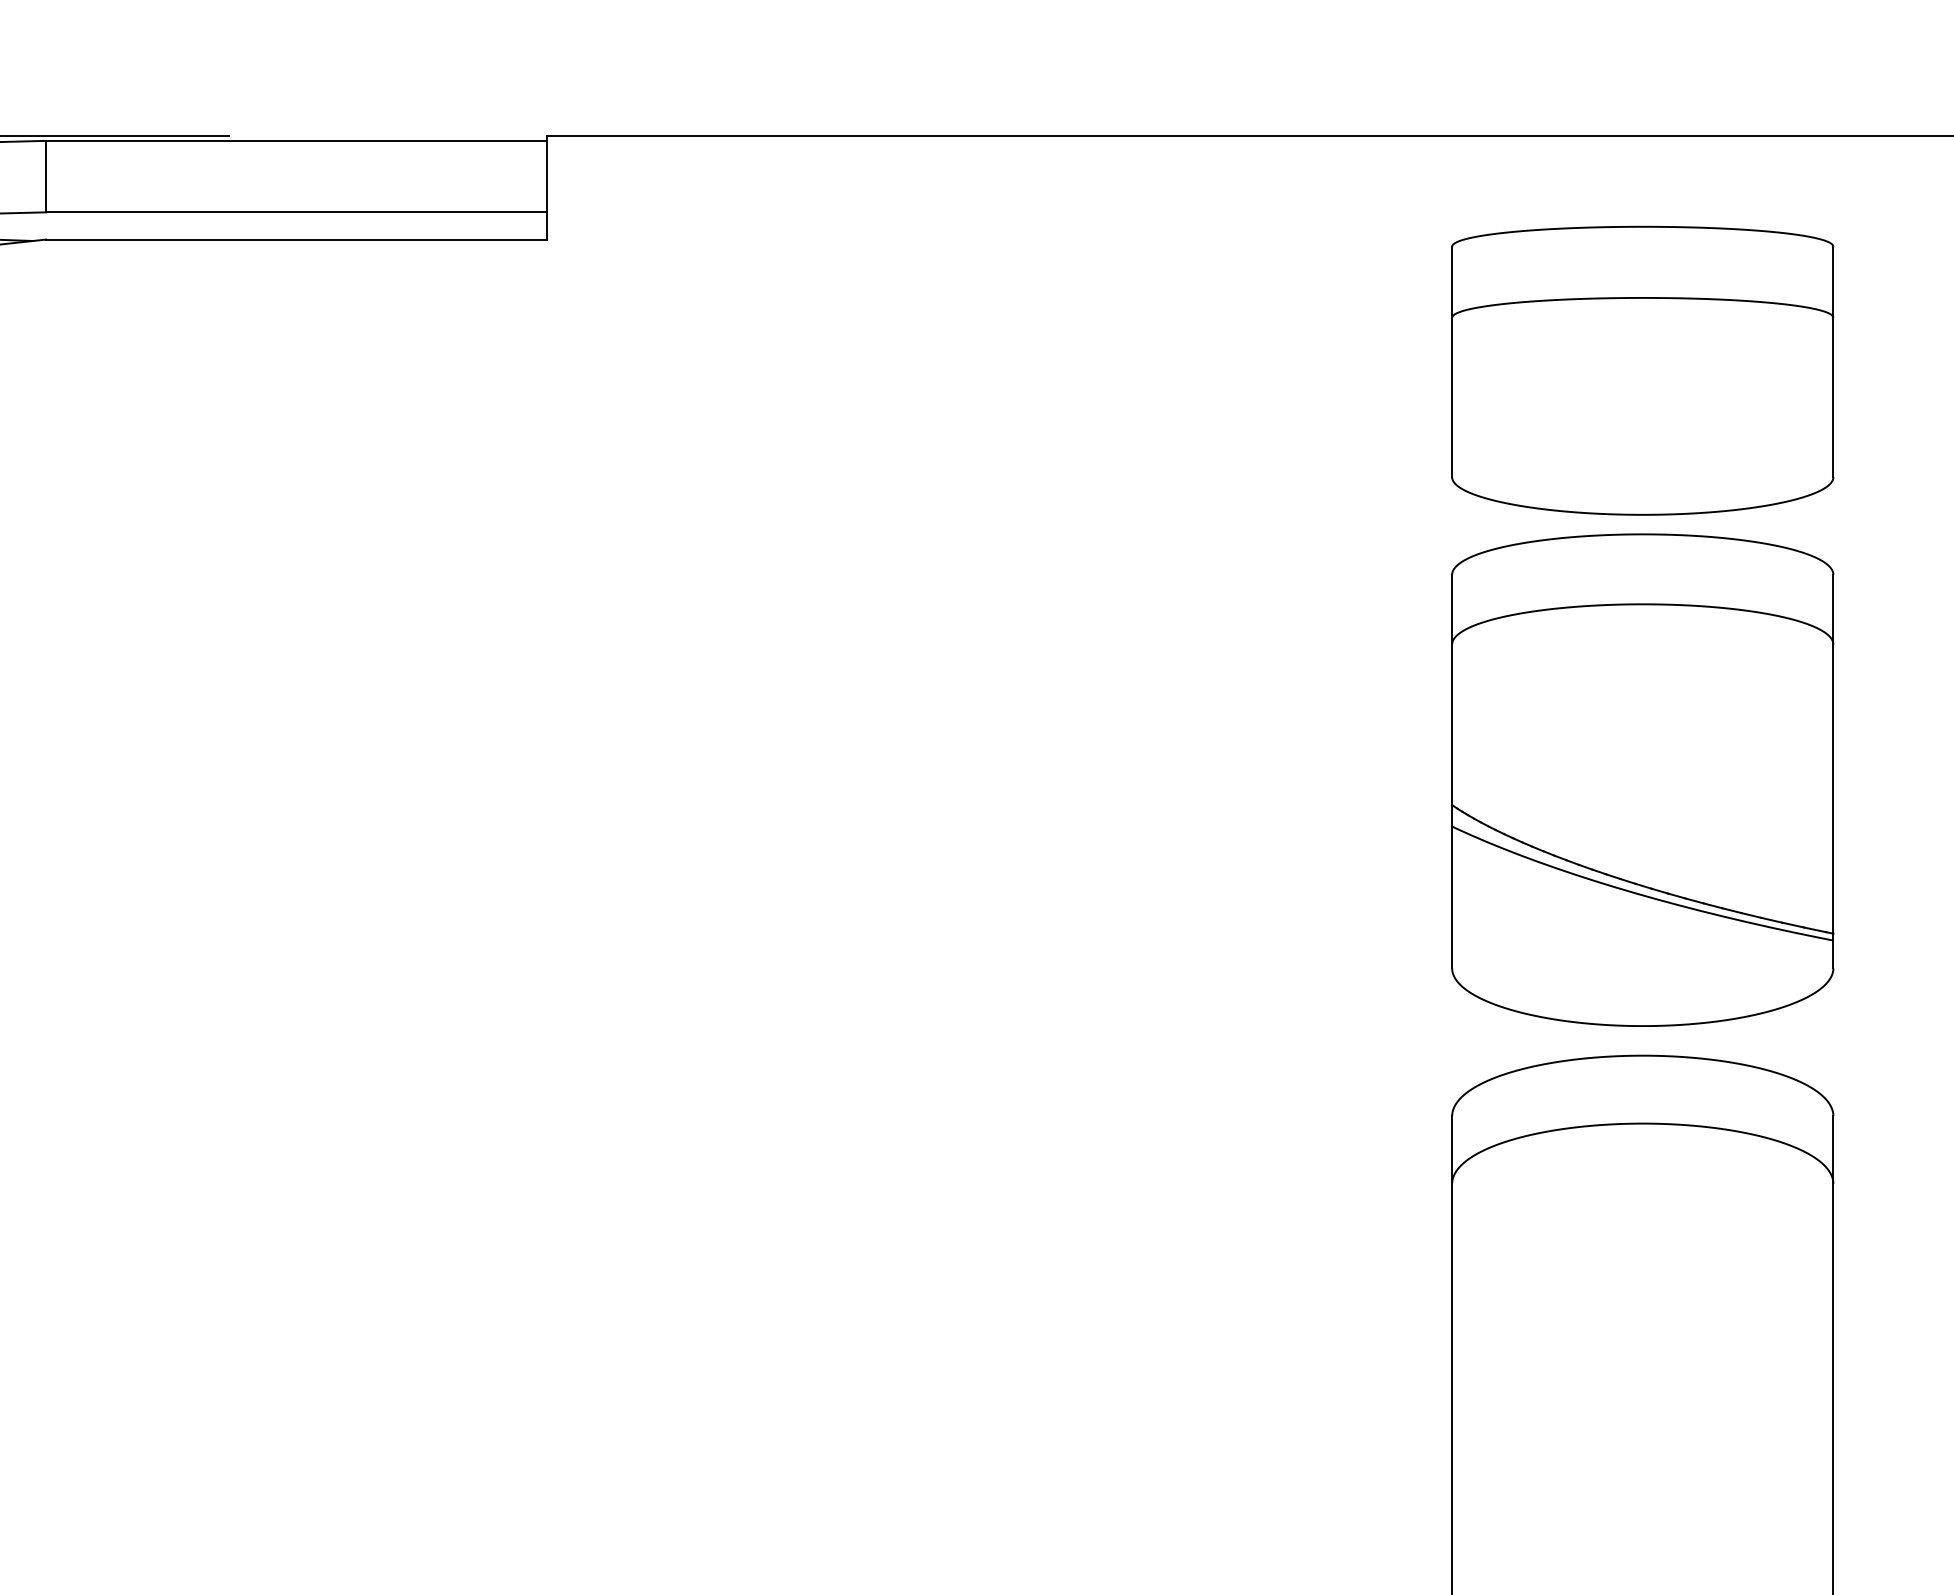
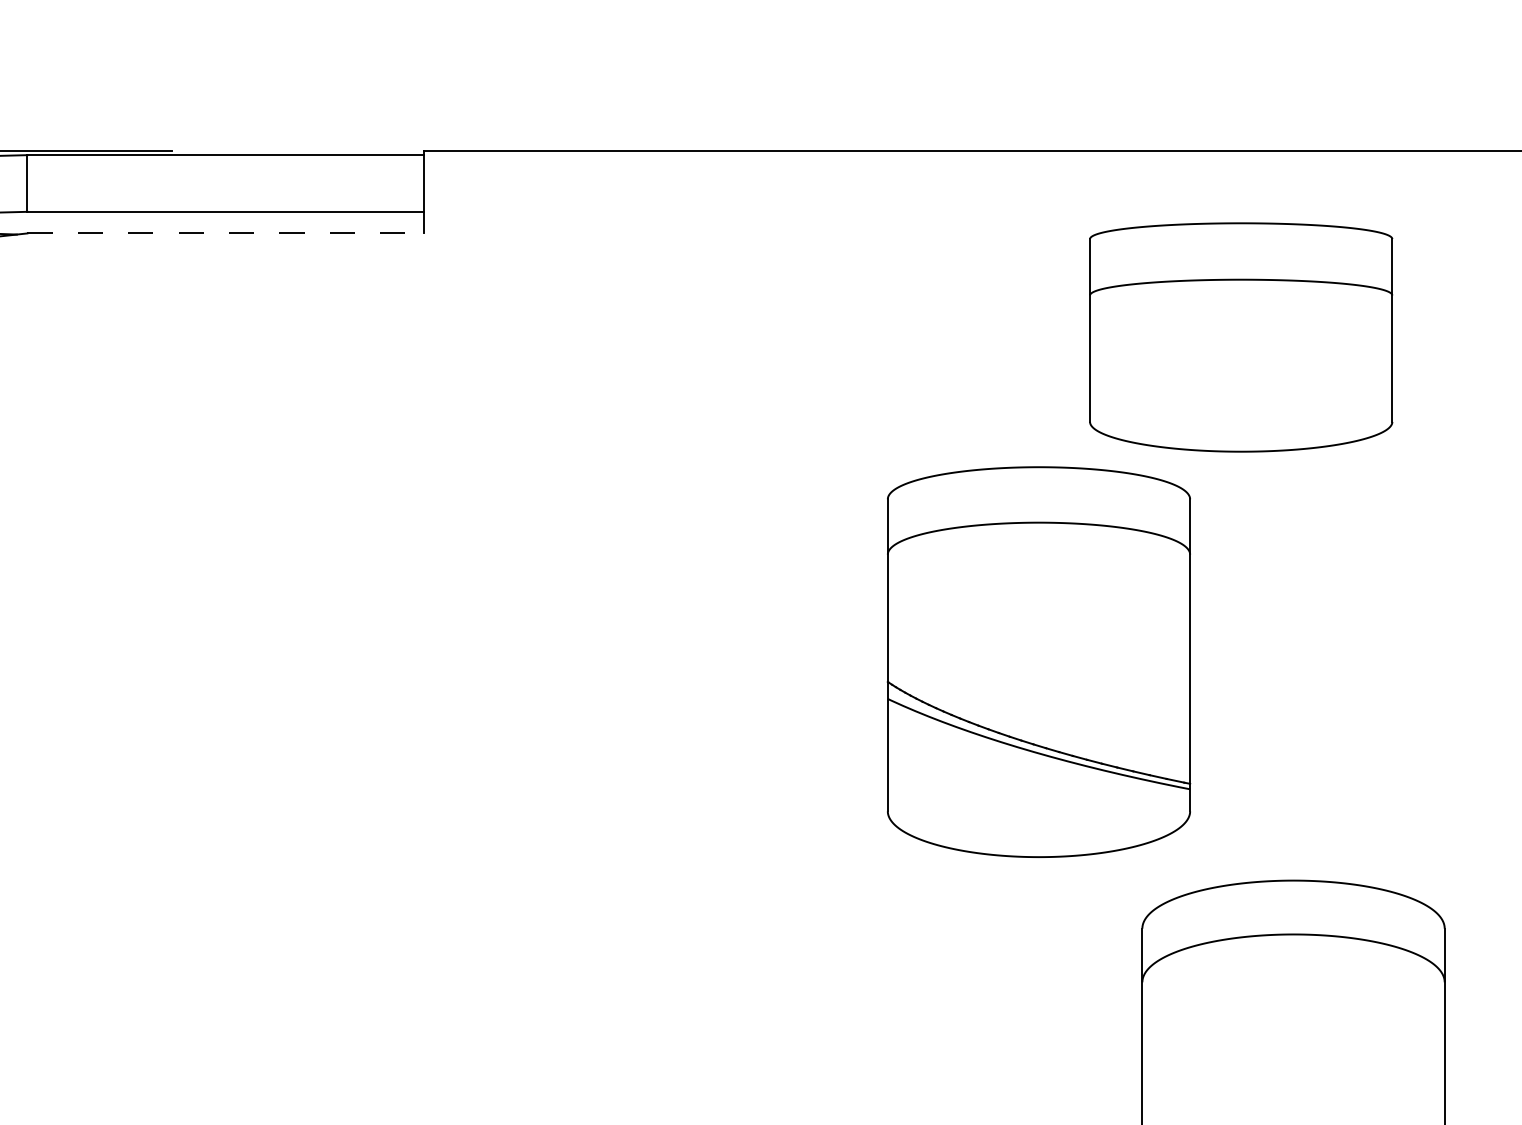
line: (296, 239) -> (225, 233), solid -> dashed
part: (1642, 370) -> (1240, 337), moved
part: (1642, 779) -> (1038, 661), moved

